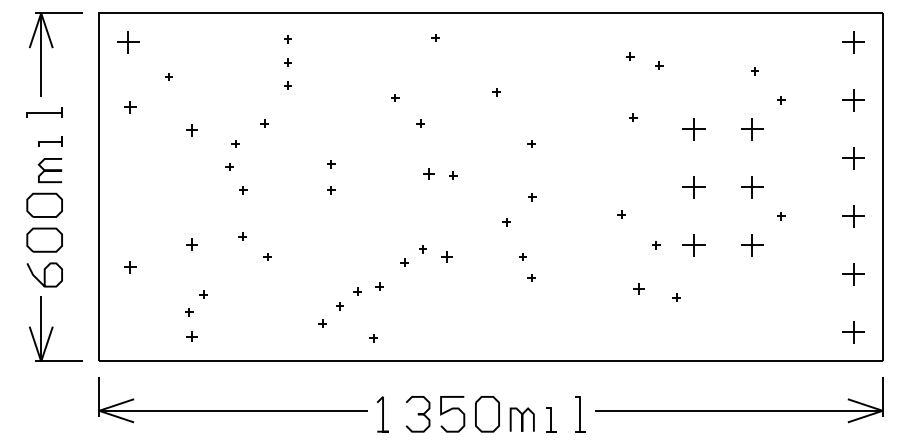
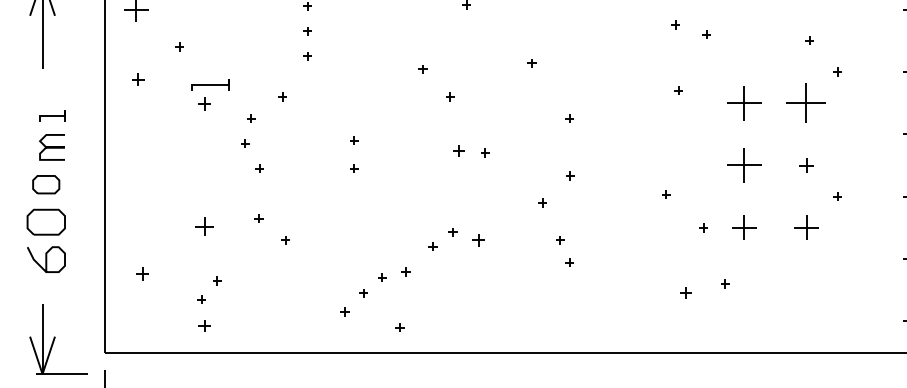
line: (44, 112) -> (210, 85), moved
part: (693, 129) -> (743, 103), size x1.4
part: (752, 129) -> (806, 103), size x1.6
part: (693, 187) -> (743, 165), size x1.4
part: (752, 187) -> (806, 165), size x0.6
part: (44, 204) -> (46, 183), size x0.7
part: (191, 244) -> (204, 226), size x1.4
part: (130, 267) -> (142, 274), moved
part: (638, 288) -> (685, 292), moved
part: (55, 328) -> (57, 338), moved

